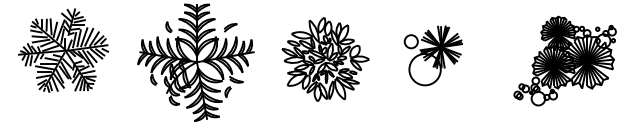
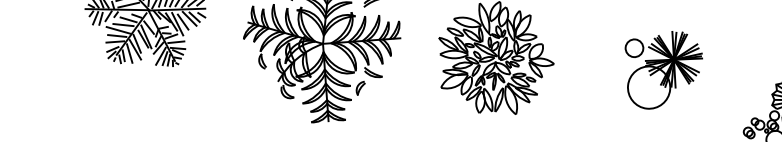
part: (432, 55) -> (660, 69), moved

